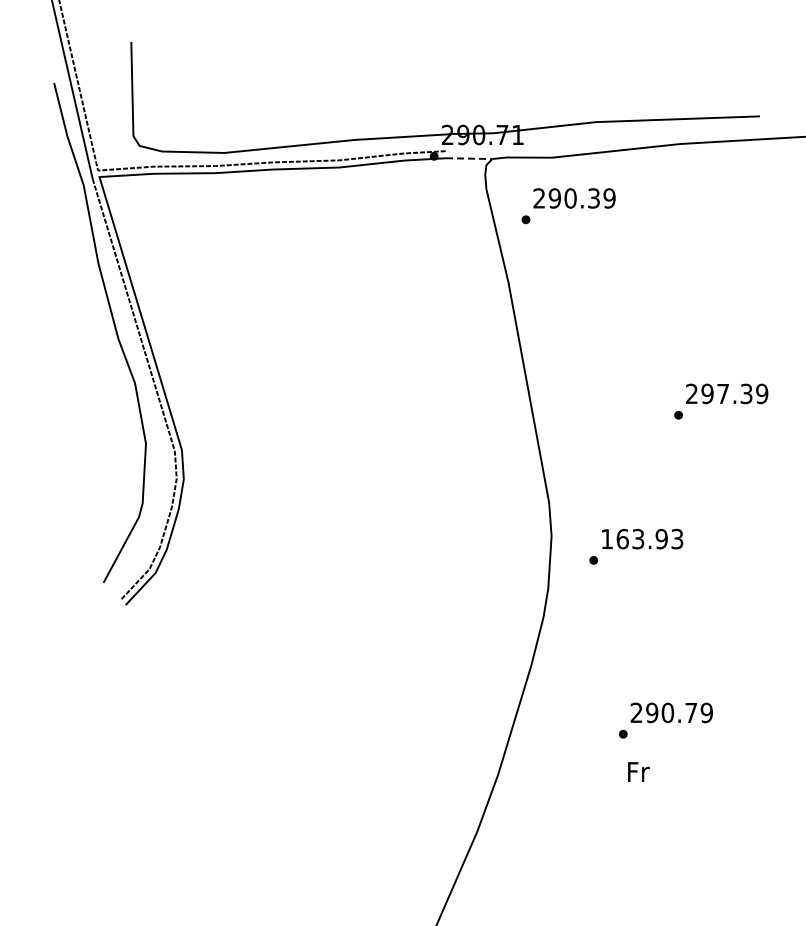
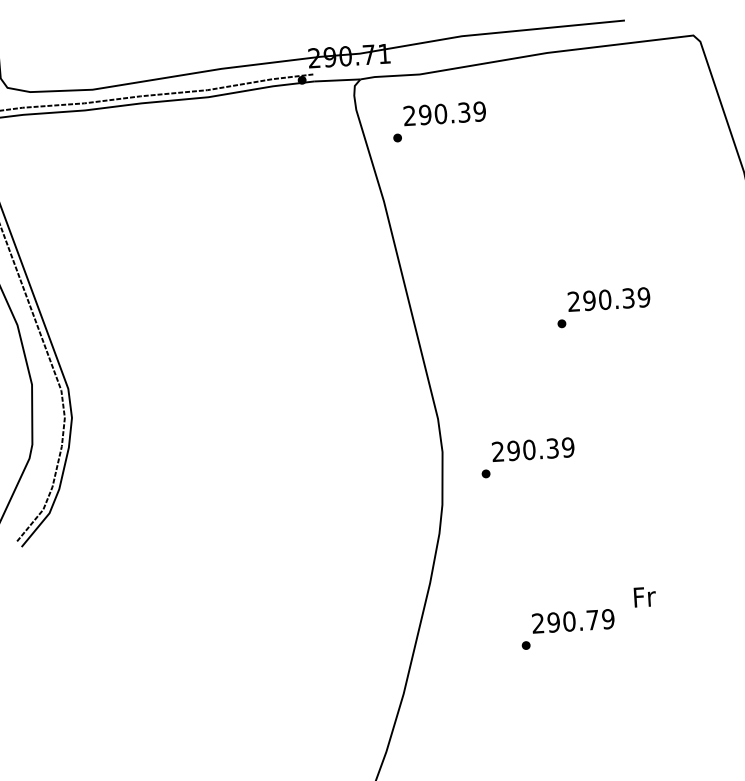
line: (469, 158) -> (337, 80), dashed -> solid
text: (723, 393) -> (605, 299), 297.39 -> 290.39
text: (642, 538) -> (533, 449), 163.93 -> 290.39
text: (638, 771) -> (644, 596), moved

